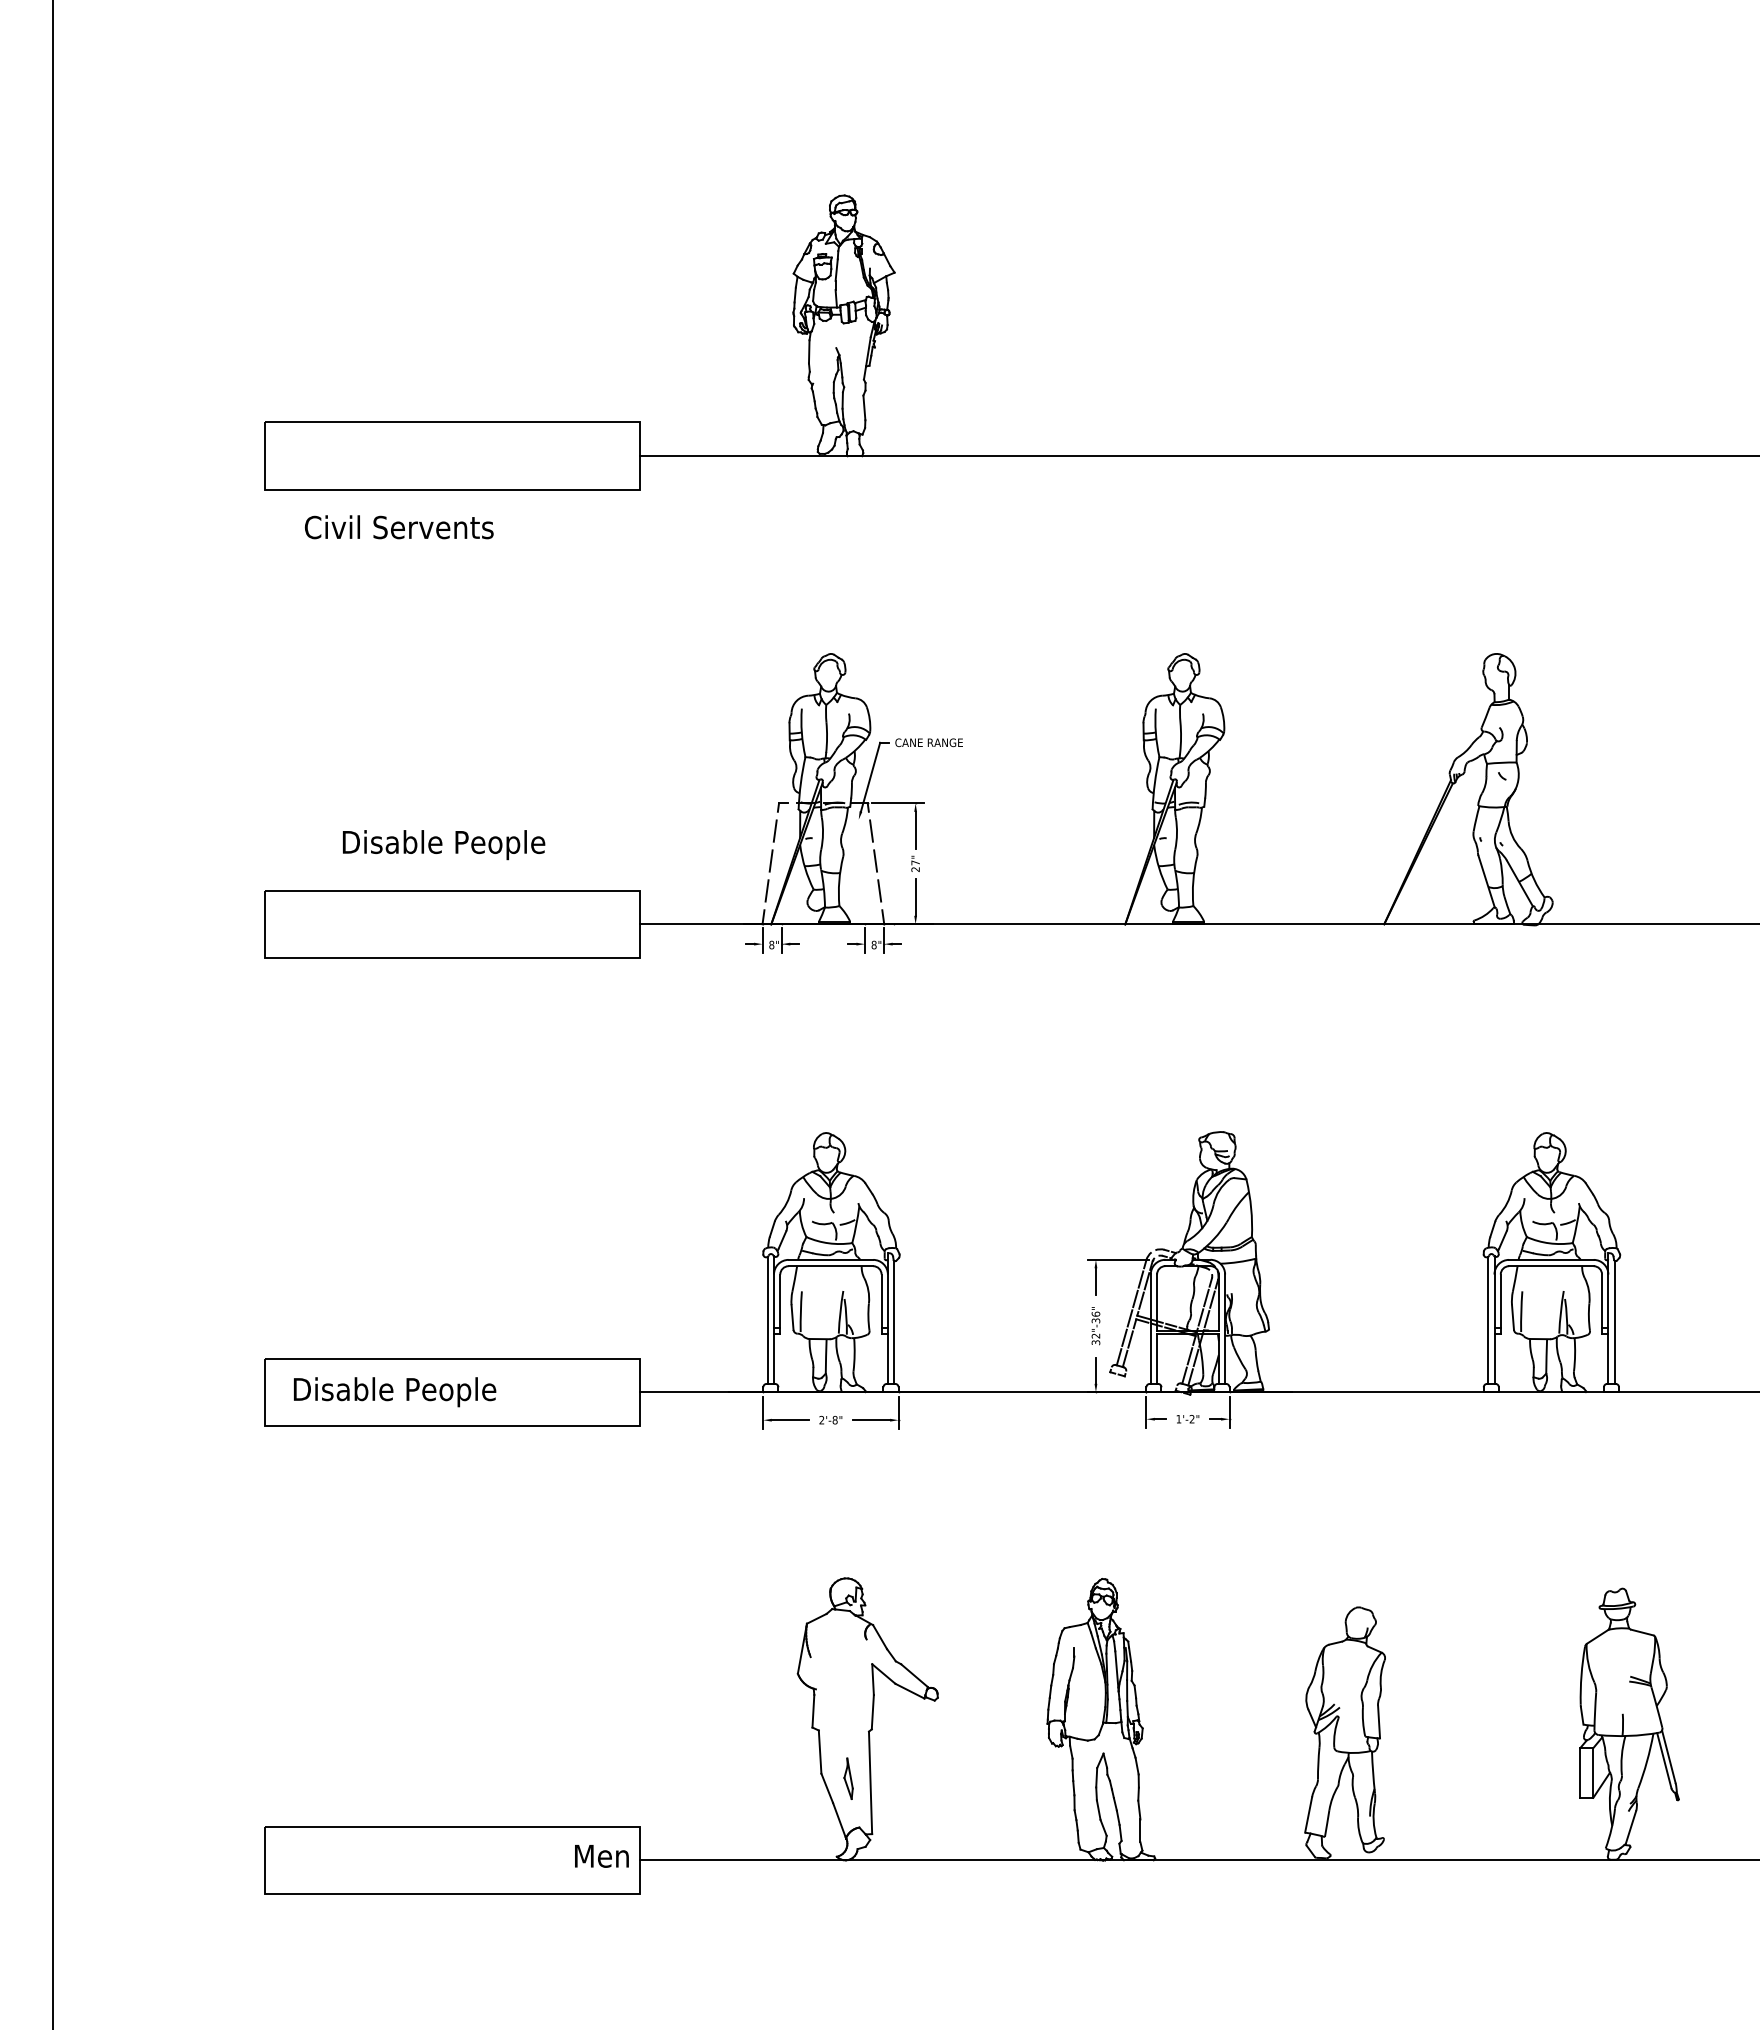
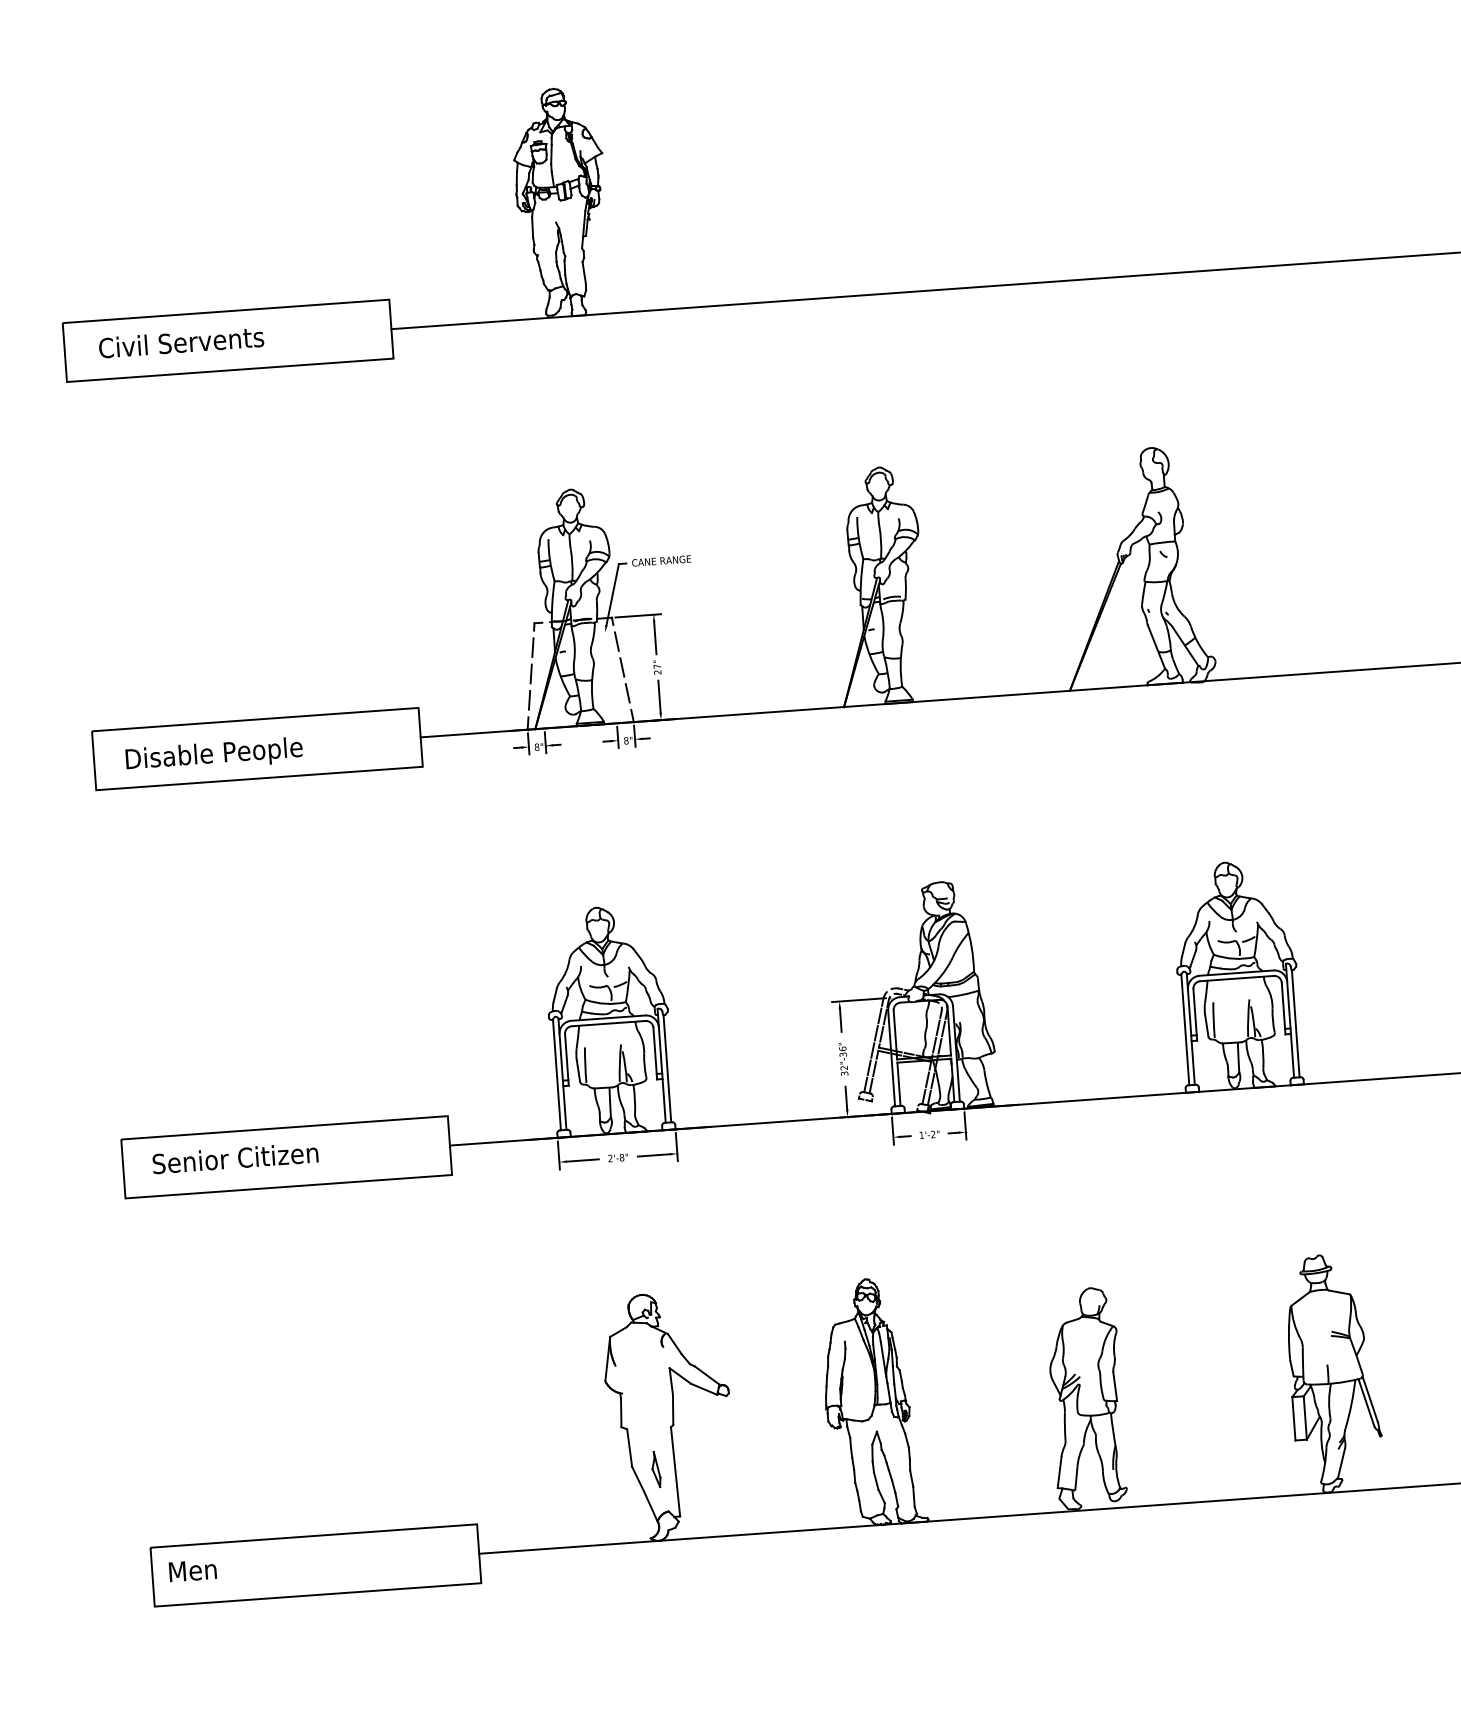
text: (399, 527) -> (181, 342), moved
text: (444, 845) -> (214, 755), moved
text: (394, 1392) -> (235, 1161), Disable People -> Senior Citizen
text: (601, 1856) -> (192, 1570), moved

